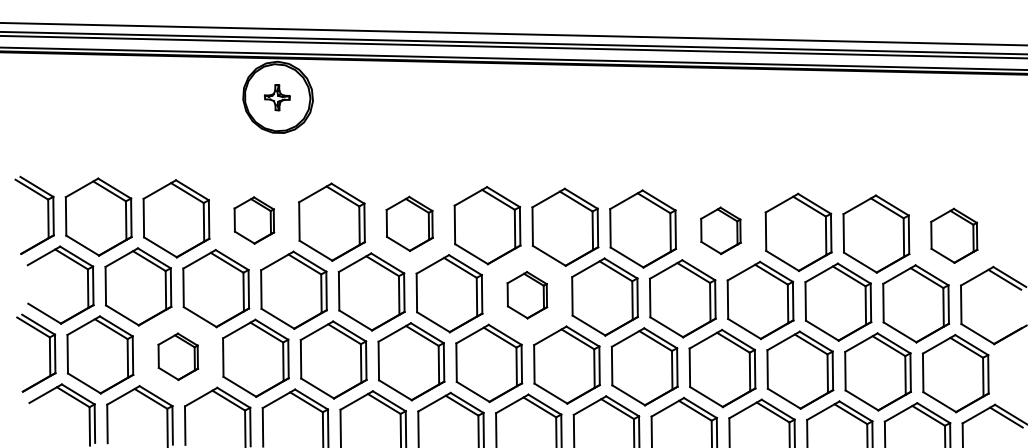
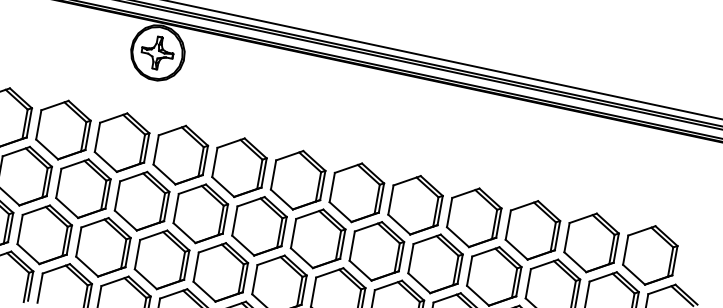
part: (276, 97) -> (156, 52), size x1.67
part: (254, 220) -> (122, 142), size x1.67
part: (409, 223) -> (239, 167), size x1.43
part: (720, 230) -> (473, 217), size x1.67
part: (954, 235) -> (650, 255), size x1.43
part: (527, 294) -> (318, 238), size x1.67
part: (178, 356) -> (45, 234), size x1.67

